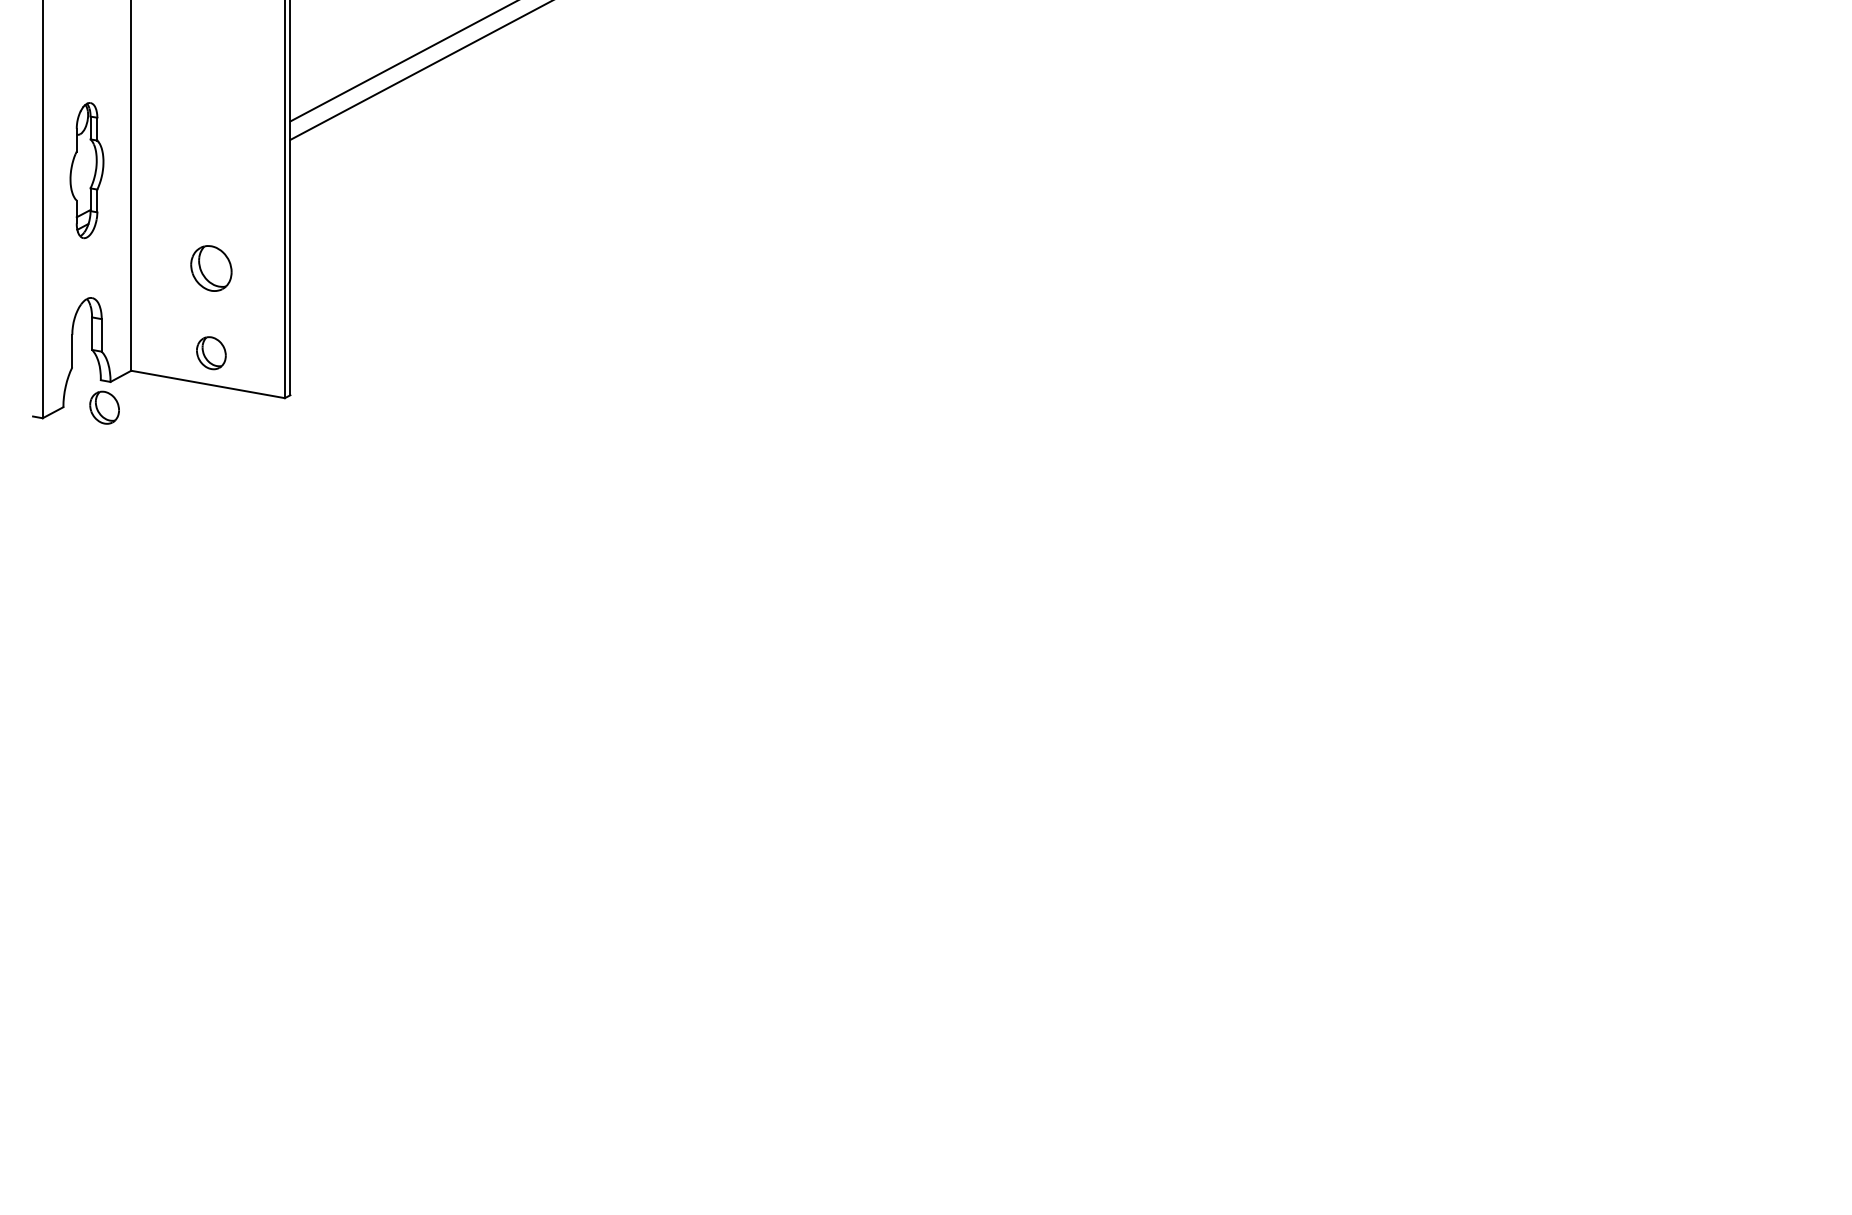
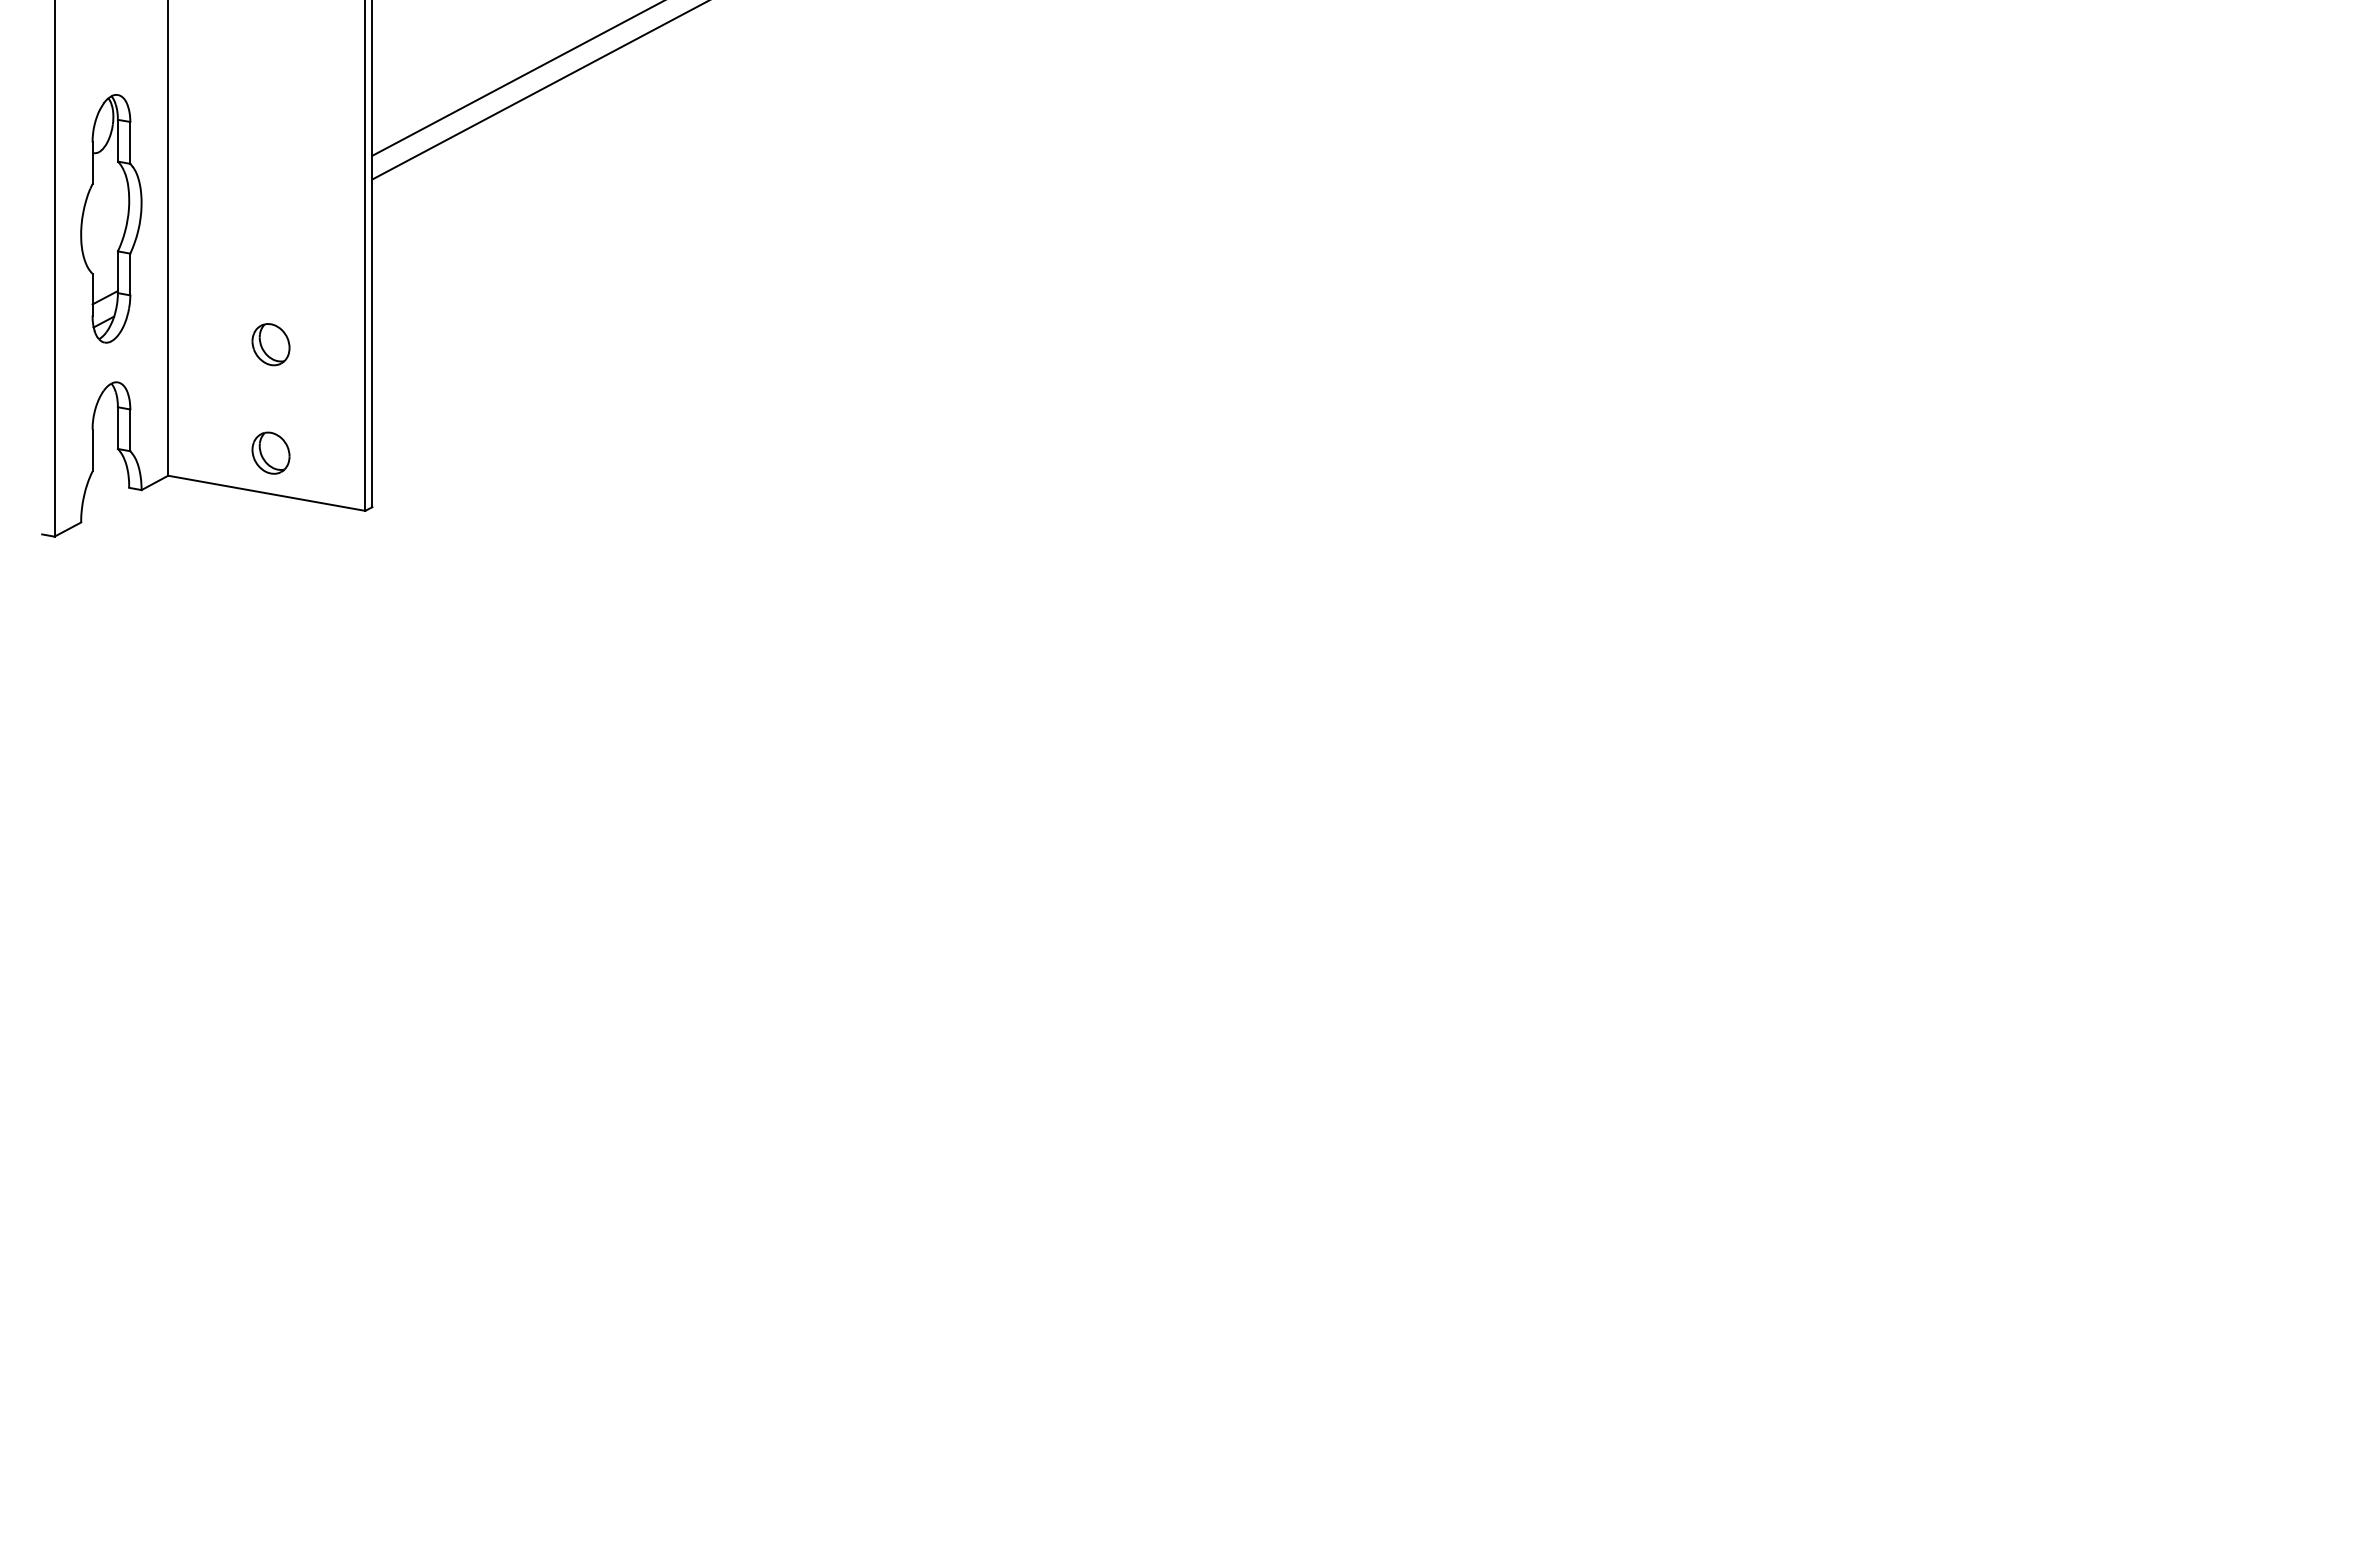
part: (87, 170) -> (111, 218), size x1.43
part: (210, 268) -> (270, 344), size x0.71
part: (104, 407) -> (133, 522), removed

